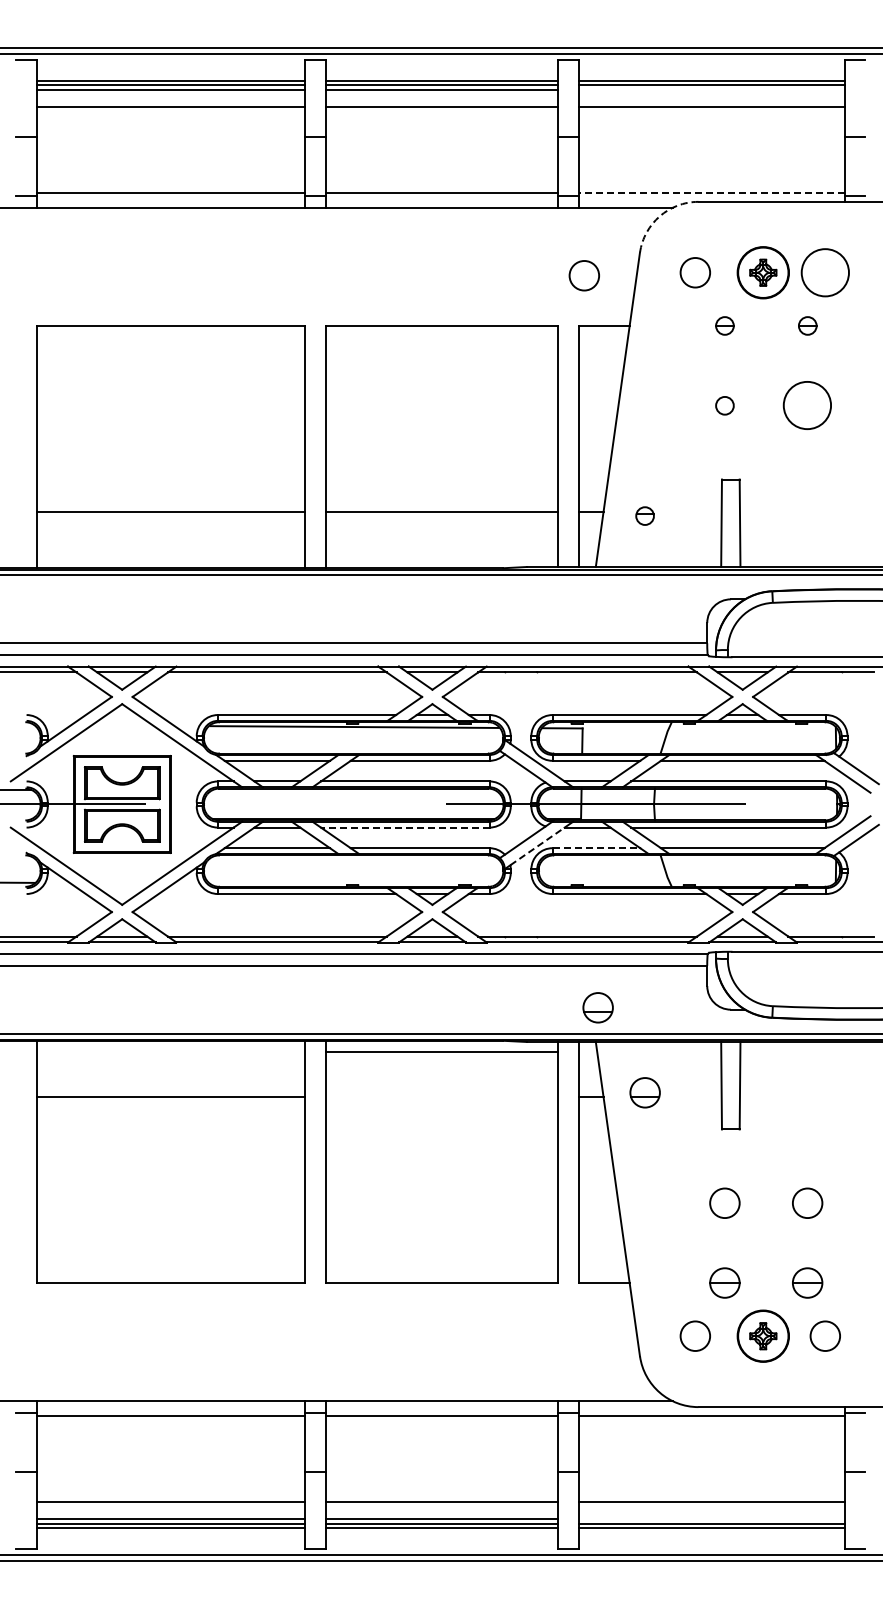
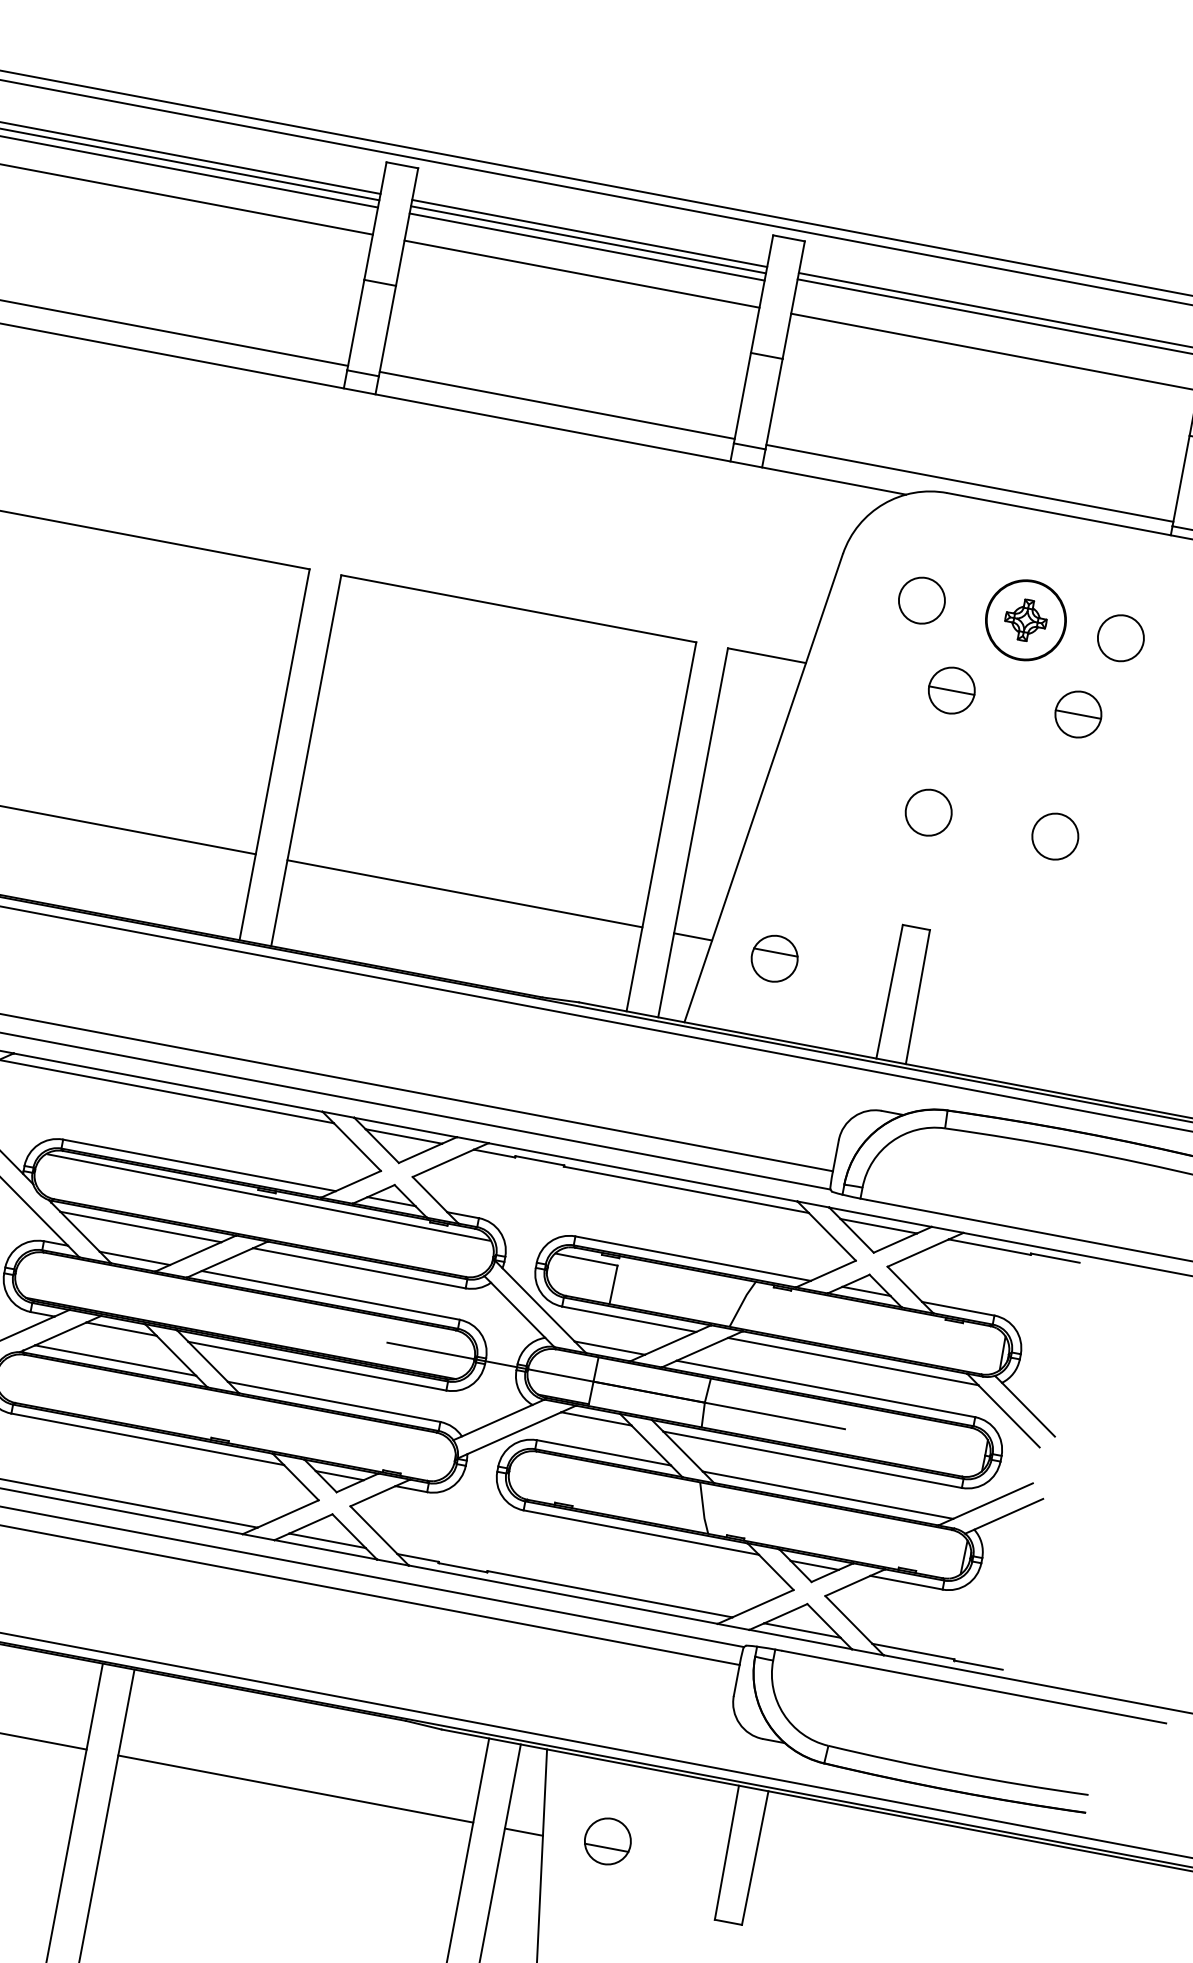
line: (711, 193) -> (969, 483), dashed -> solid
arc: (659, 216) -> (883, 504), dashed -> solid
circle: (825, 272) -> (1121, 637), size x0.62
circle: (583, 275) -> (749, 572), removed
part: (724, 325) -> (951, 689), size x1.67
part: (807, 325) -> (1078, 713), size x1.67
circle: (724, 405) -> (928, 812), size x1.67
circle: (807, 405) -> (1055, 836), size x0.62
part: (644, 515) -> (773, 957), size x1.67
line: (404, 827) -> (316, 1365), dashed -> solid
line: (537, 846) -> (514, 1433), dashed -> solid
line: (596, 848) -> (604, 1453), dashed -> solid
part: (597, 1007) -> (559, 1697), removed
line: (442, 1051) -> (296, 1788), moved

